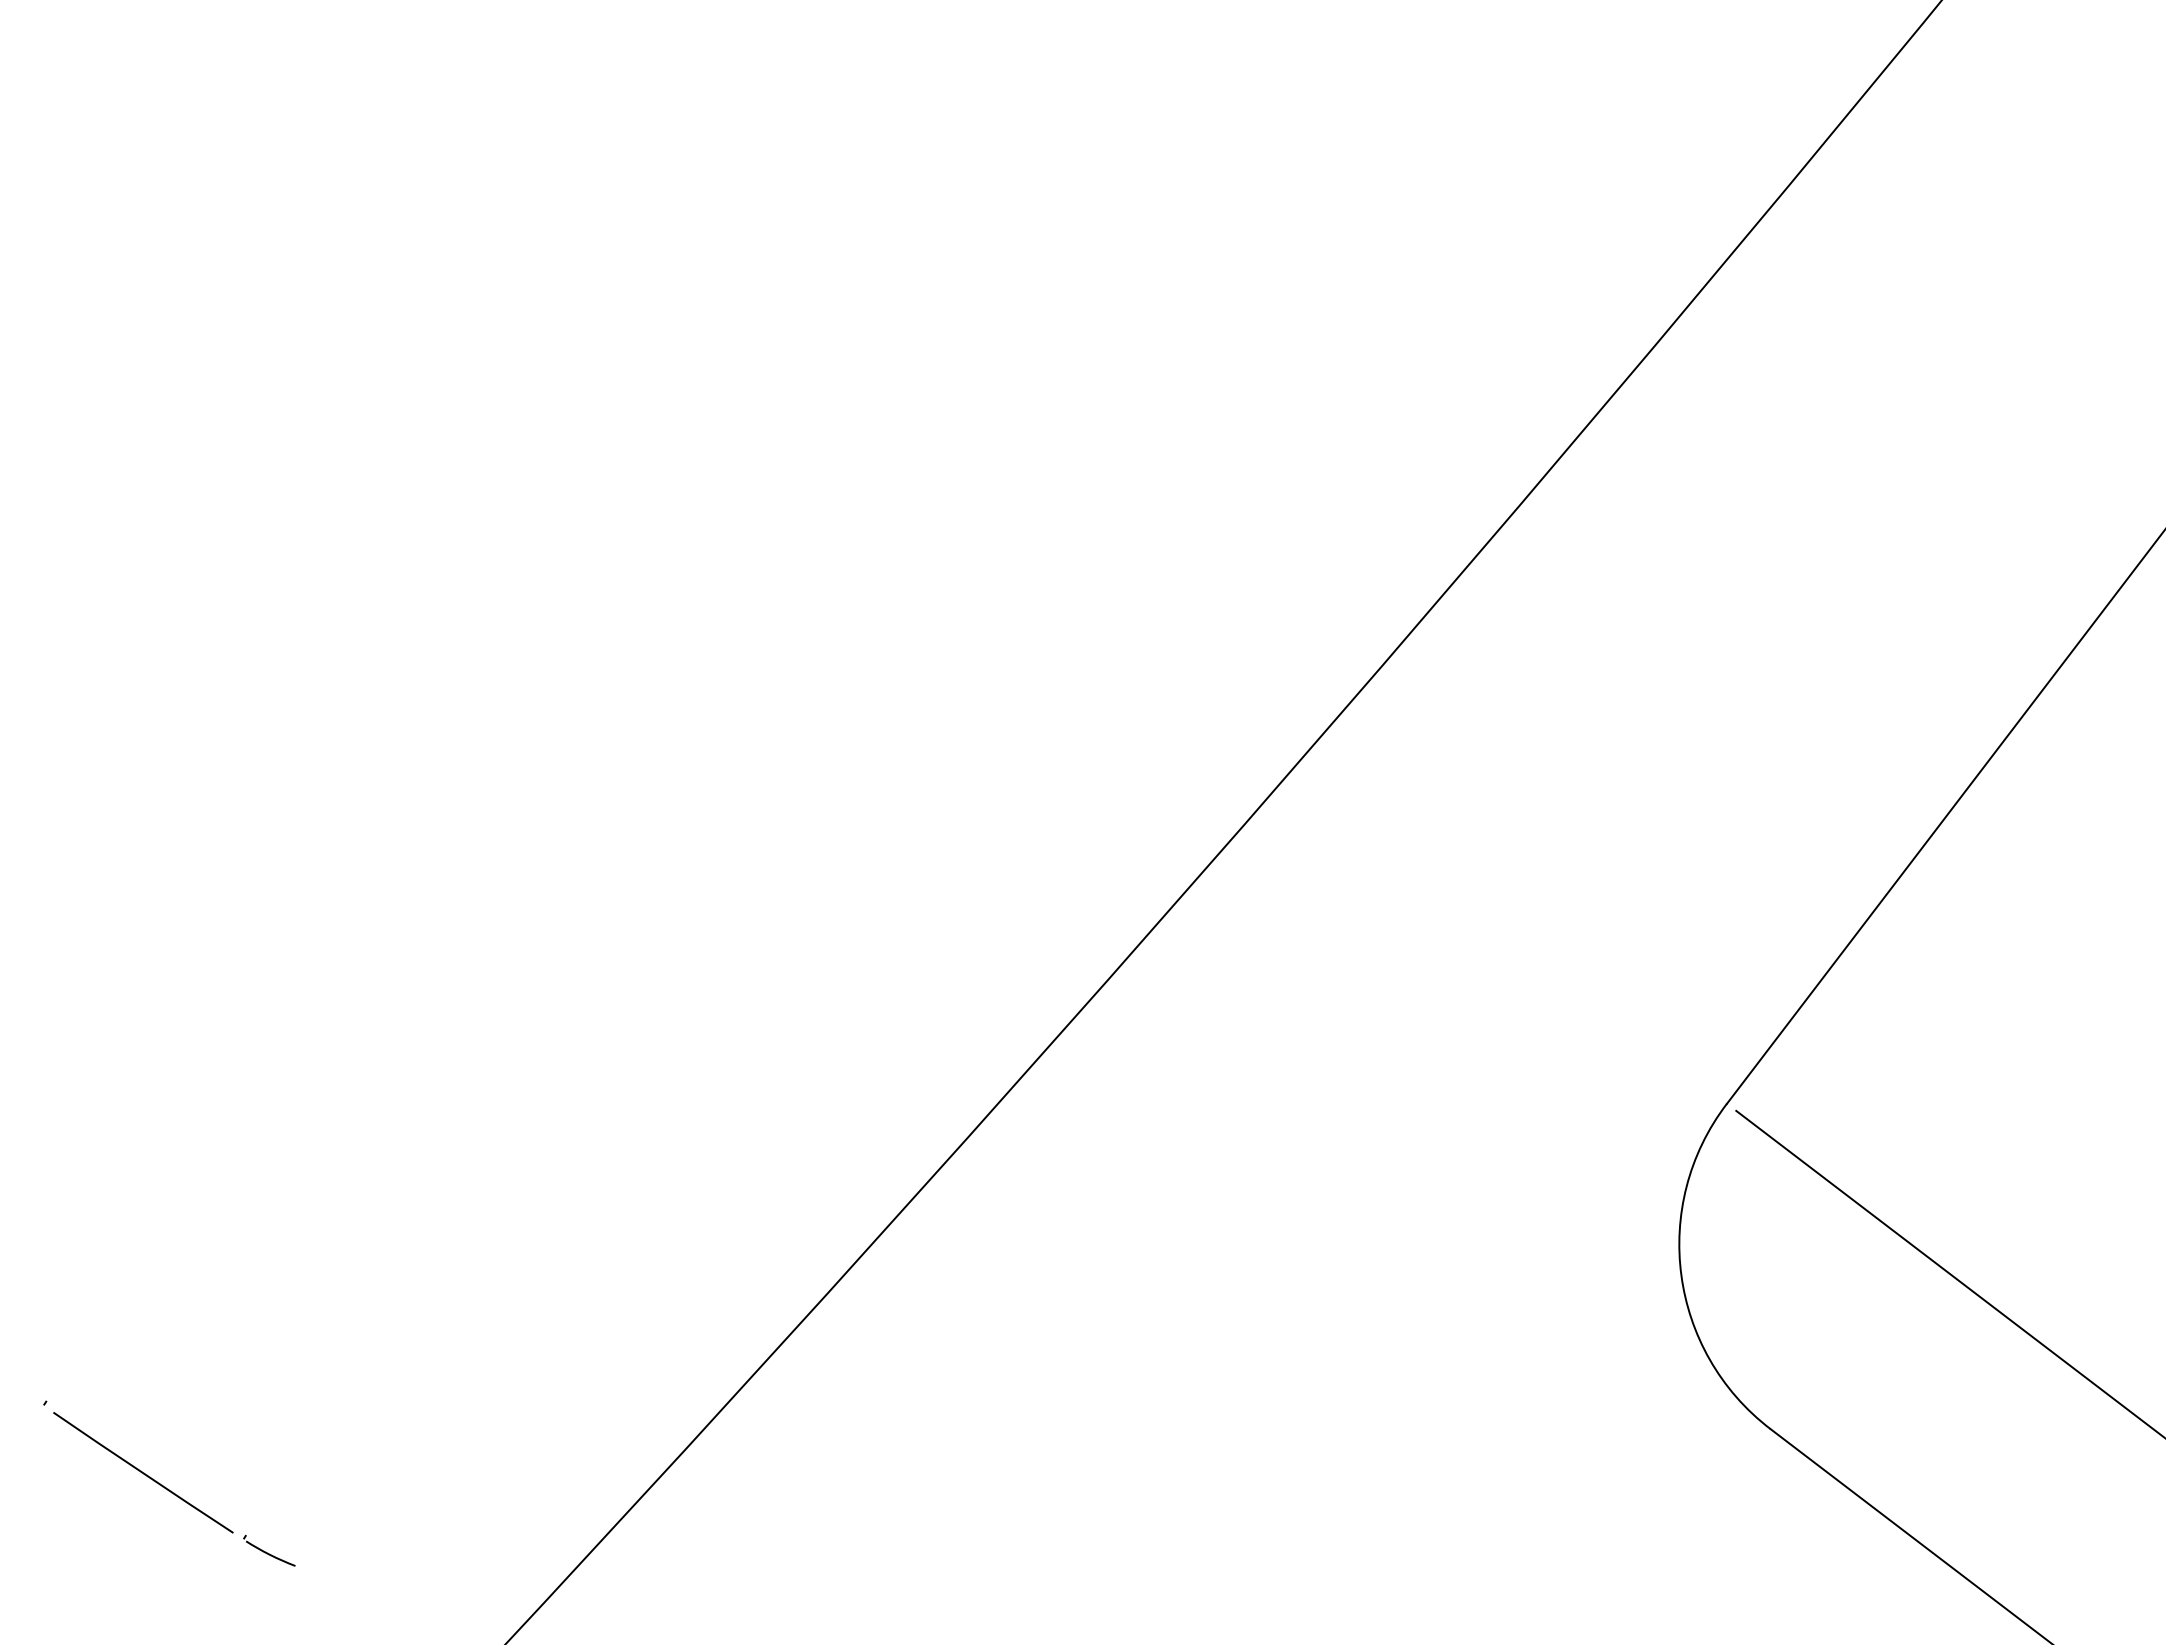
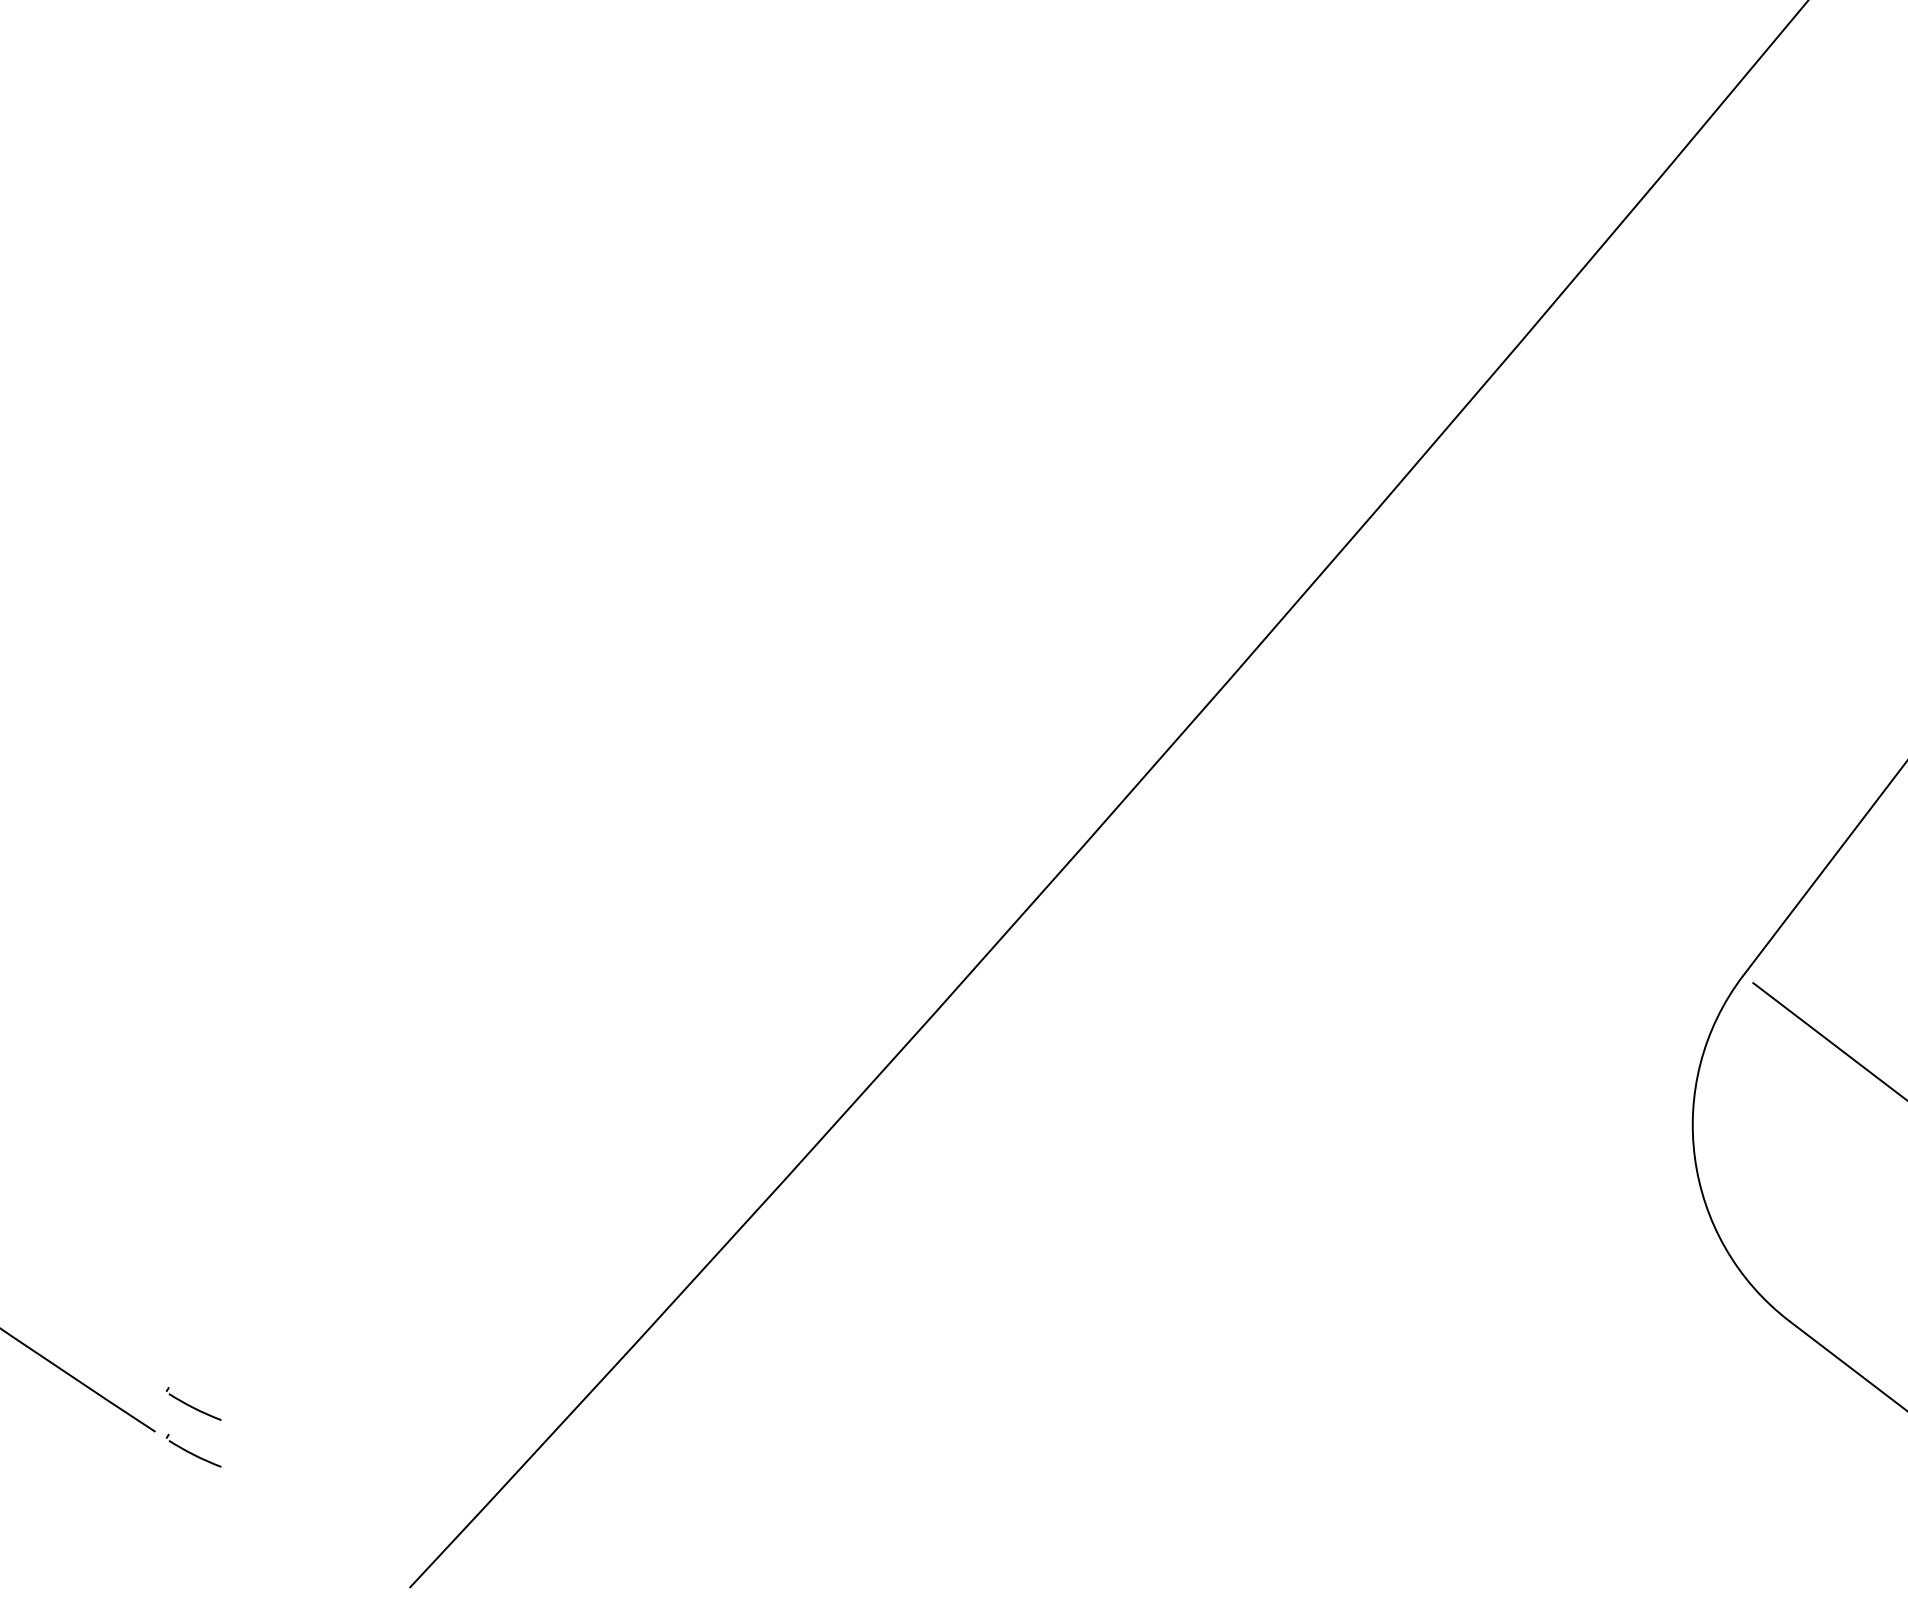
part: (269, 1506) -> (193, 1403), added

